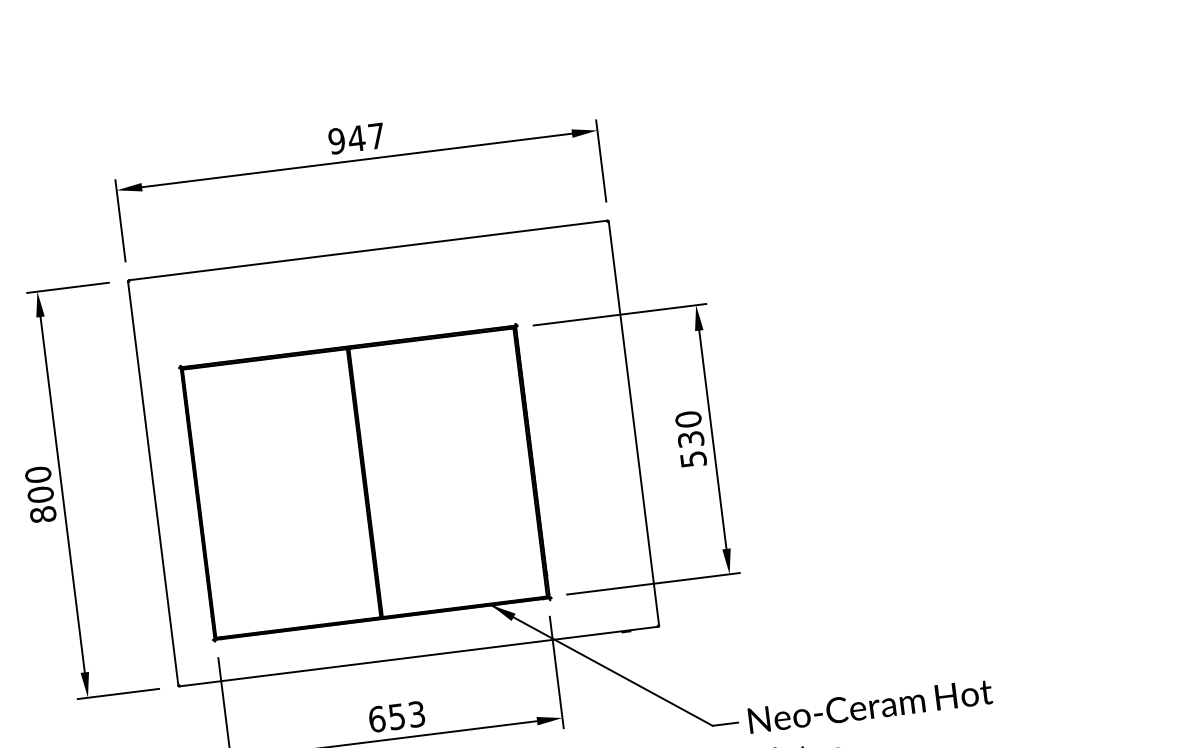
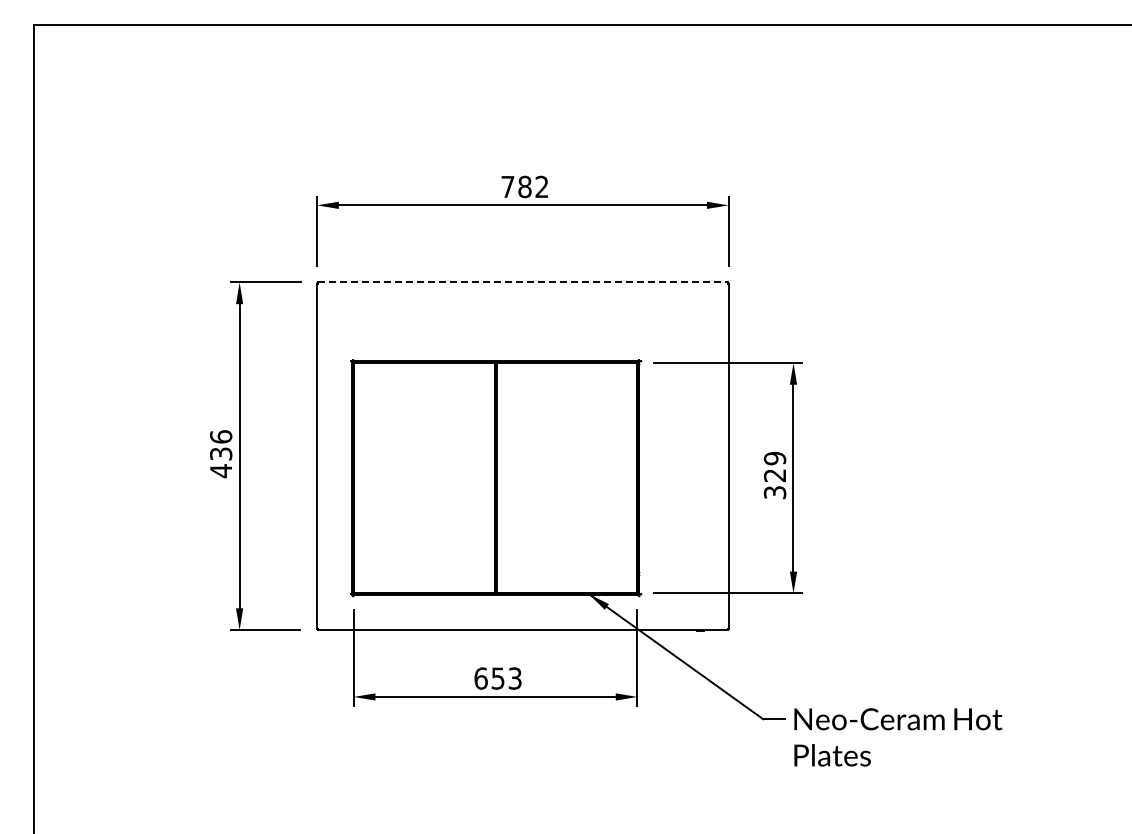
text: (356, 138) -> (524, 186), 947 -> 782
line: (367, 250) -> (522, 282), solid -> dashed
text: (690, 438) -> (774, 474), 530 -> 329
text: (41, 495) -> (221, 454), 800 -> 436

